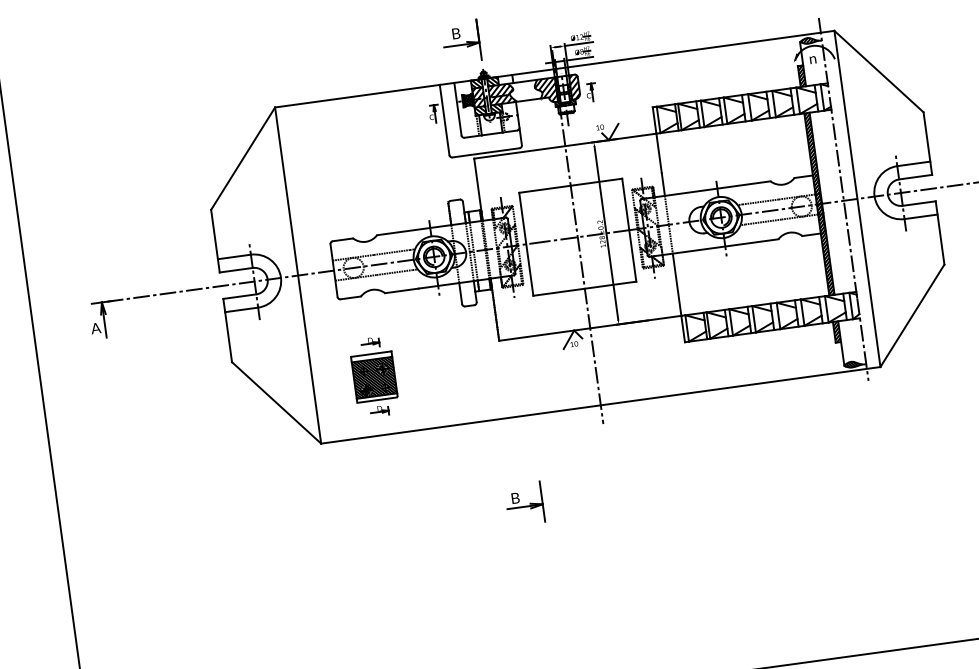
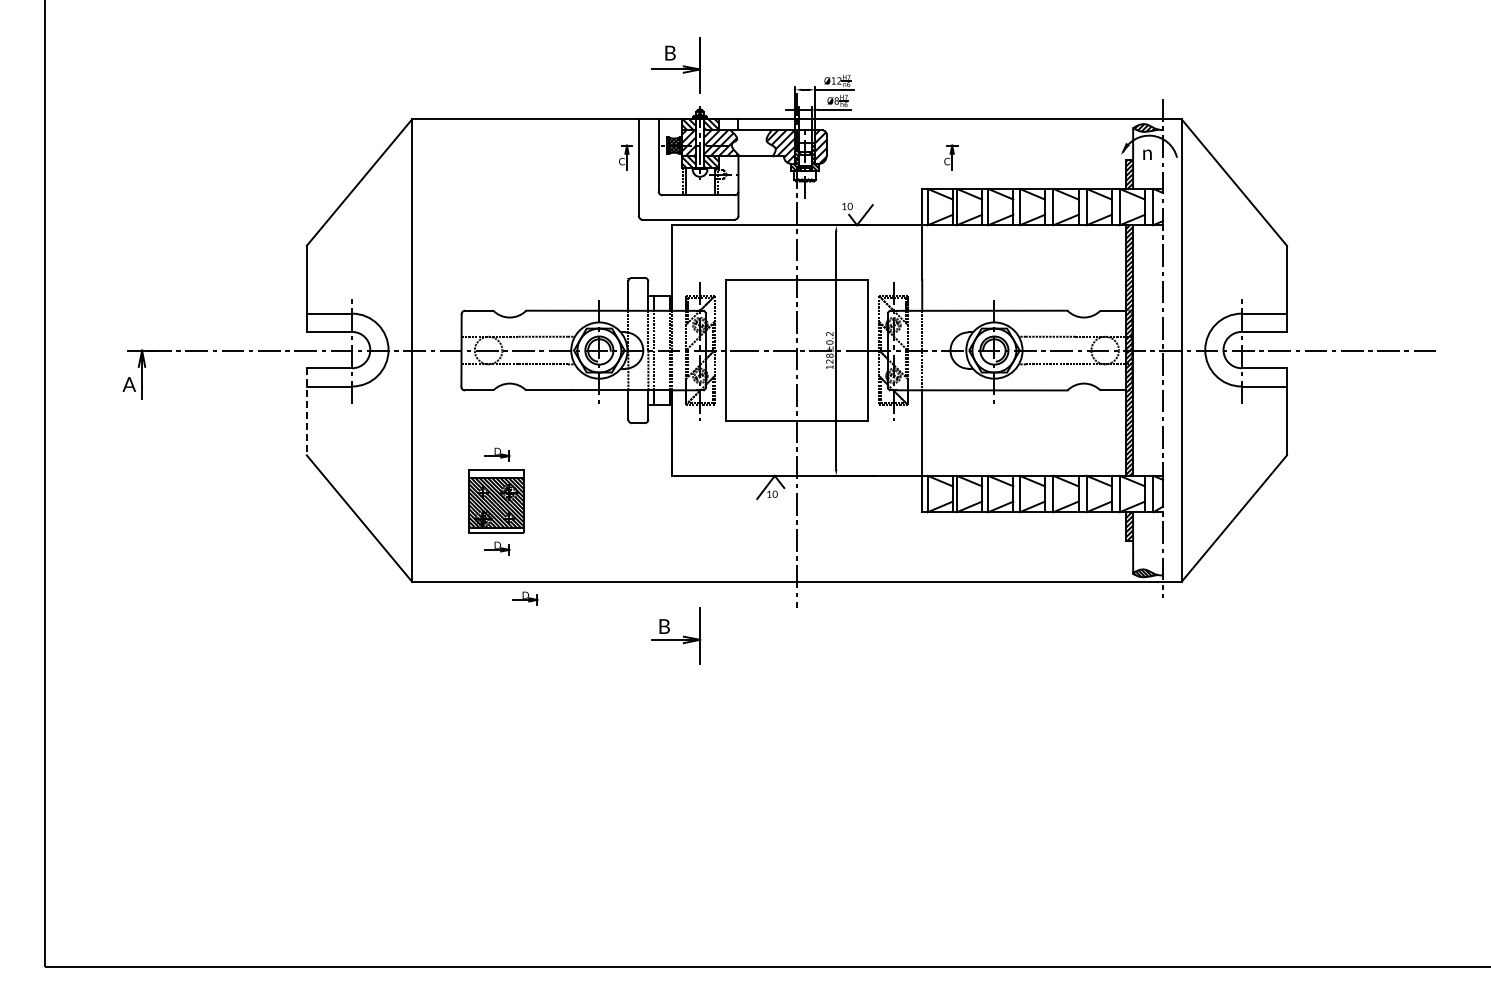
part: (591, 92) -> (951, 157), moved
line: (227, 330) -> (306, 411), solid -> dashed
part: (405, 444) -> (525, 598), added
part: (525, 503) -> (676, 635), moved

